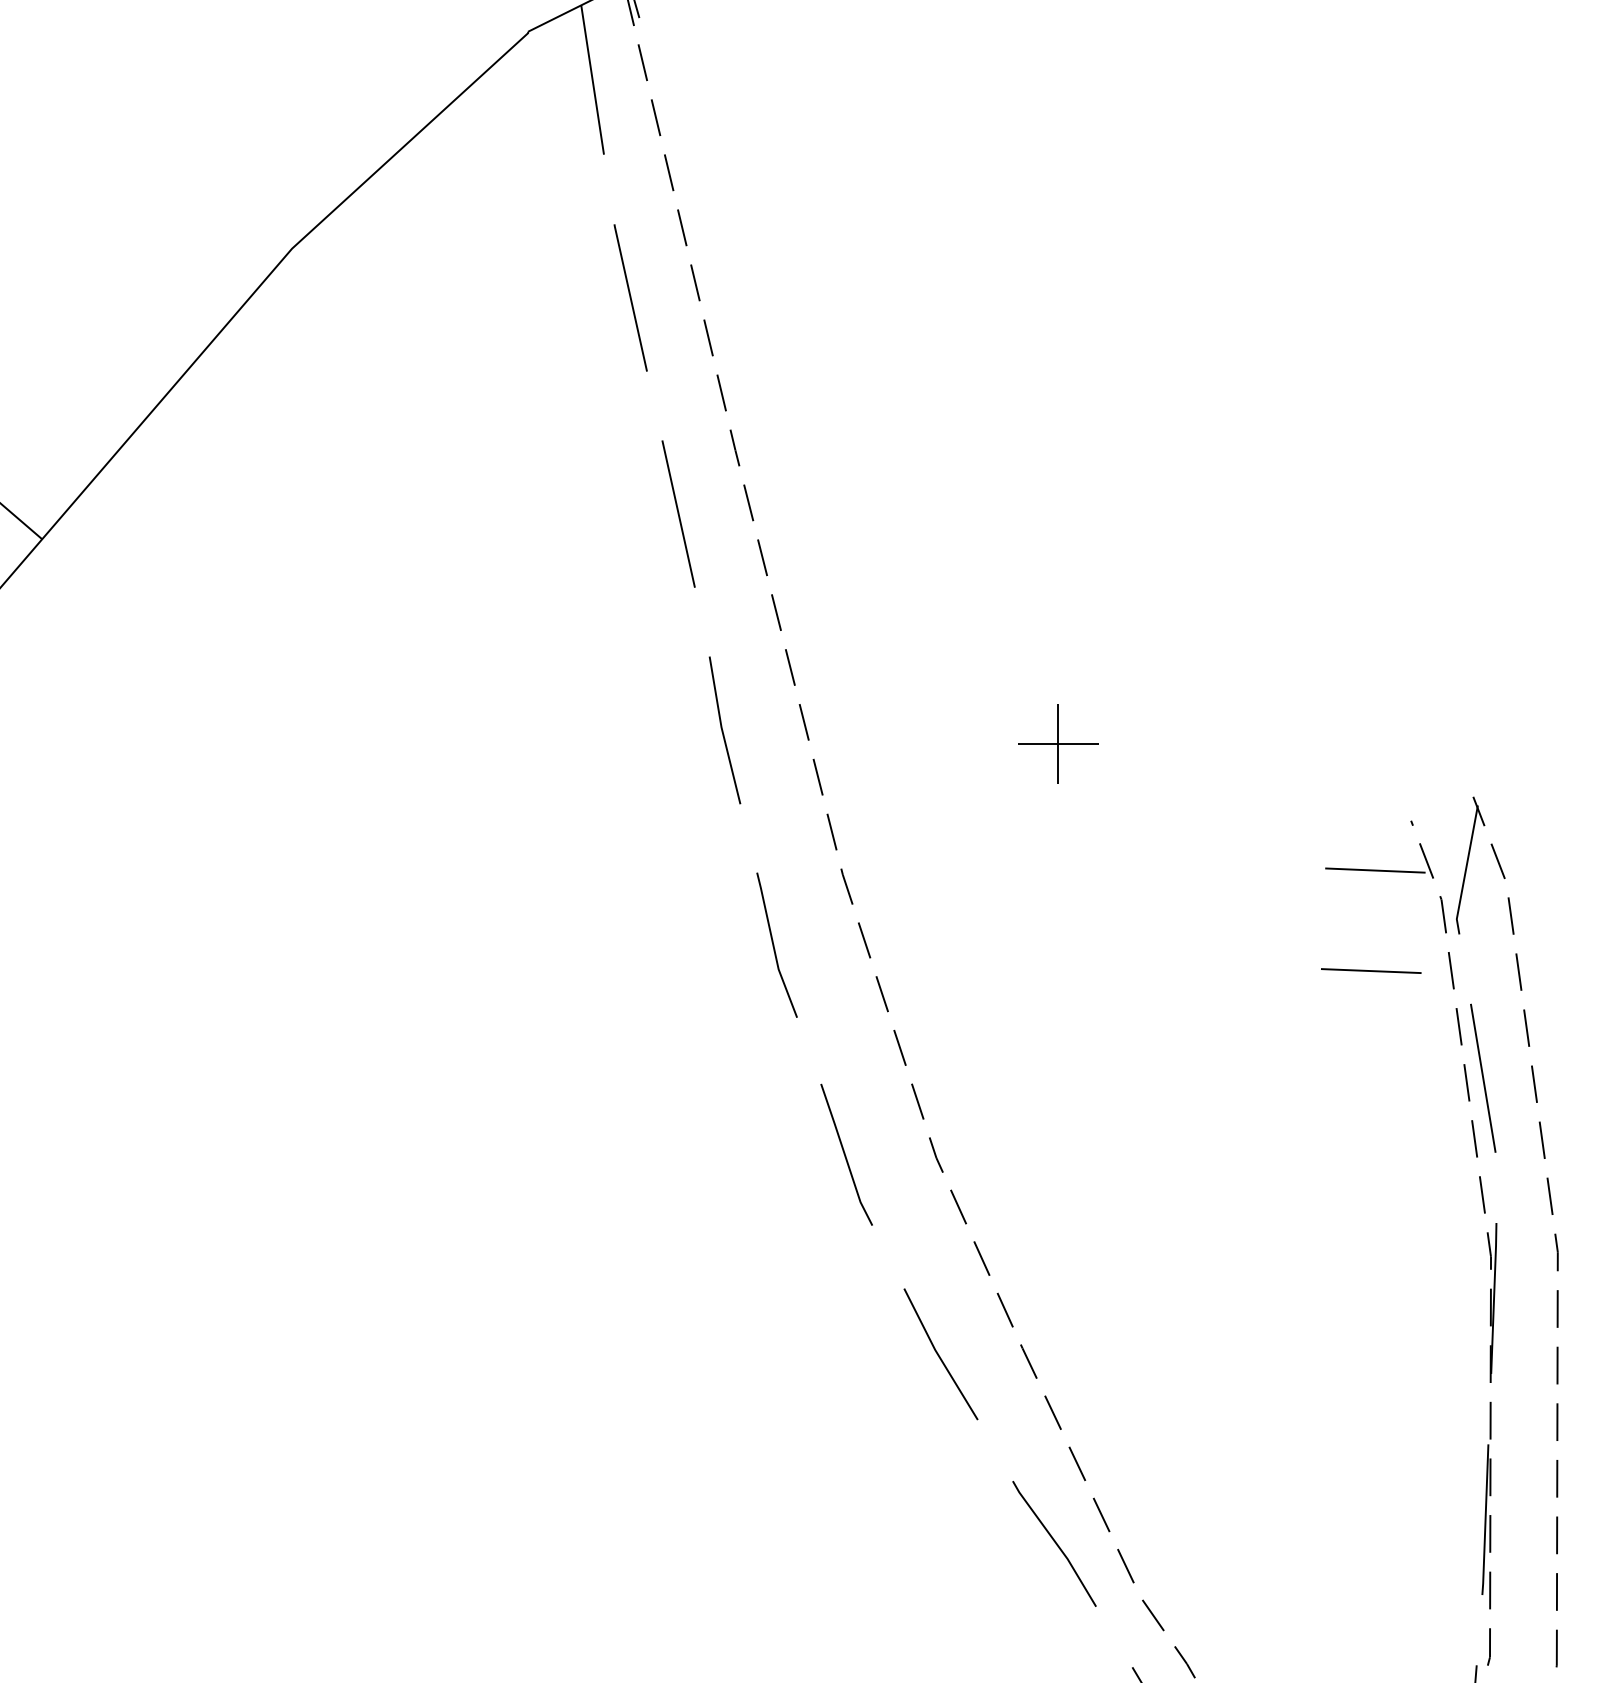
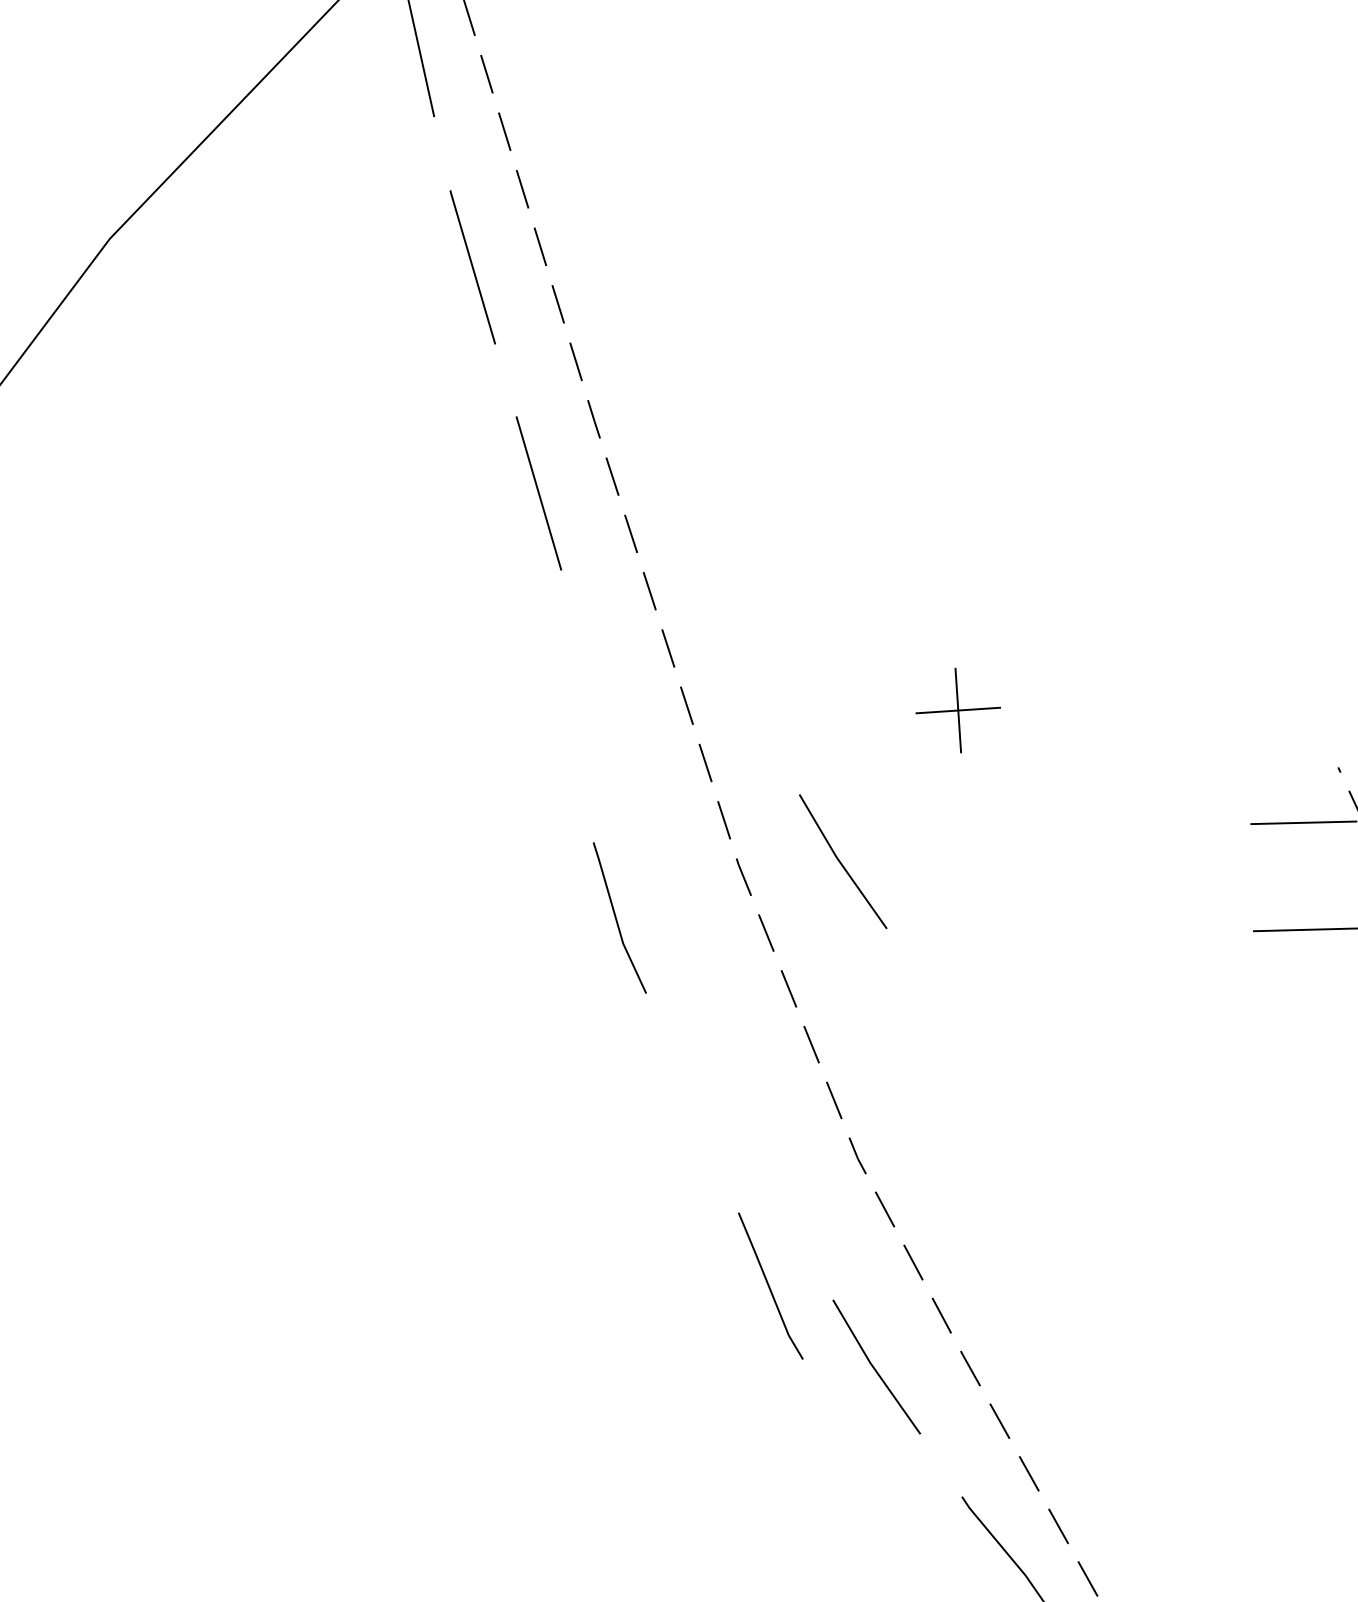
line: (723, 730) -> (601, 720), removed
line: (939, 878) -> (841, 861), added
line: (774, 944) -> (617, 917), moved
line: (845, 1154) -> (769, 1285), moved

